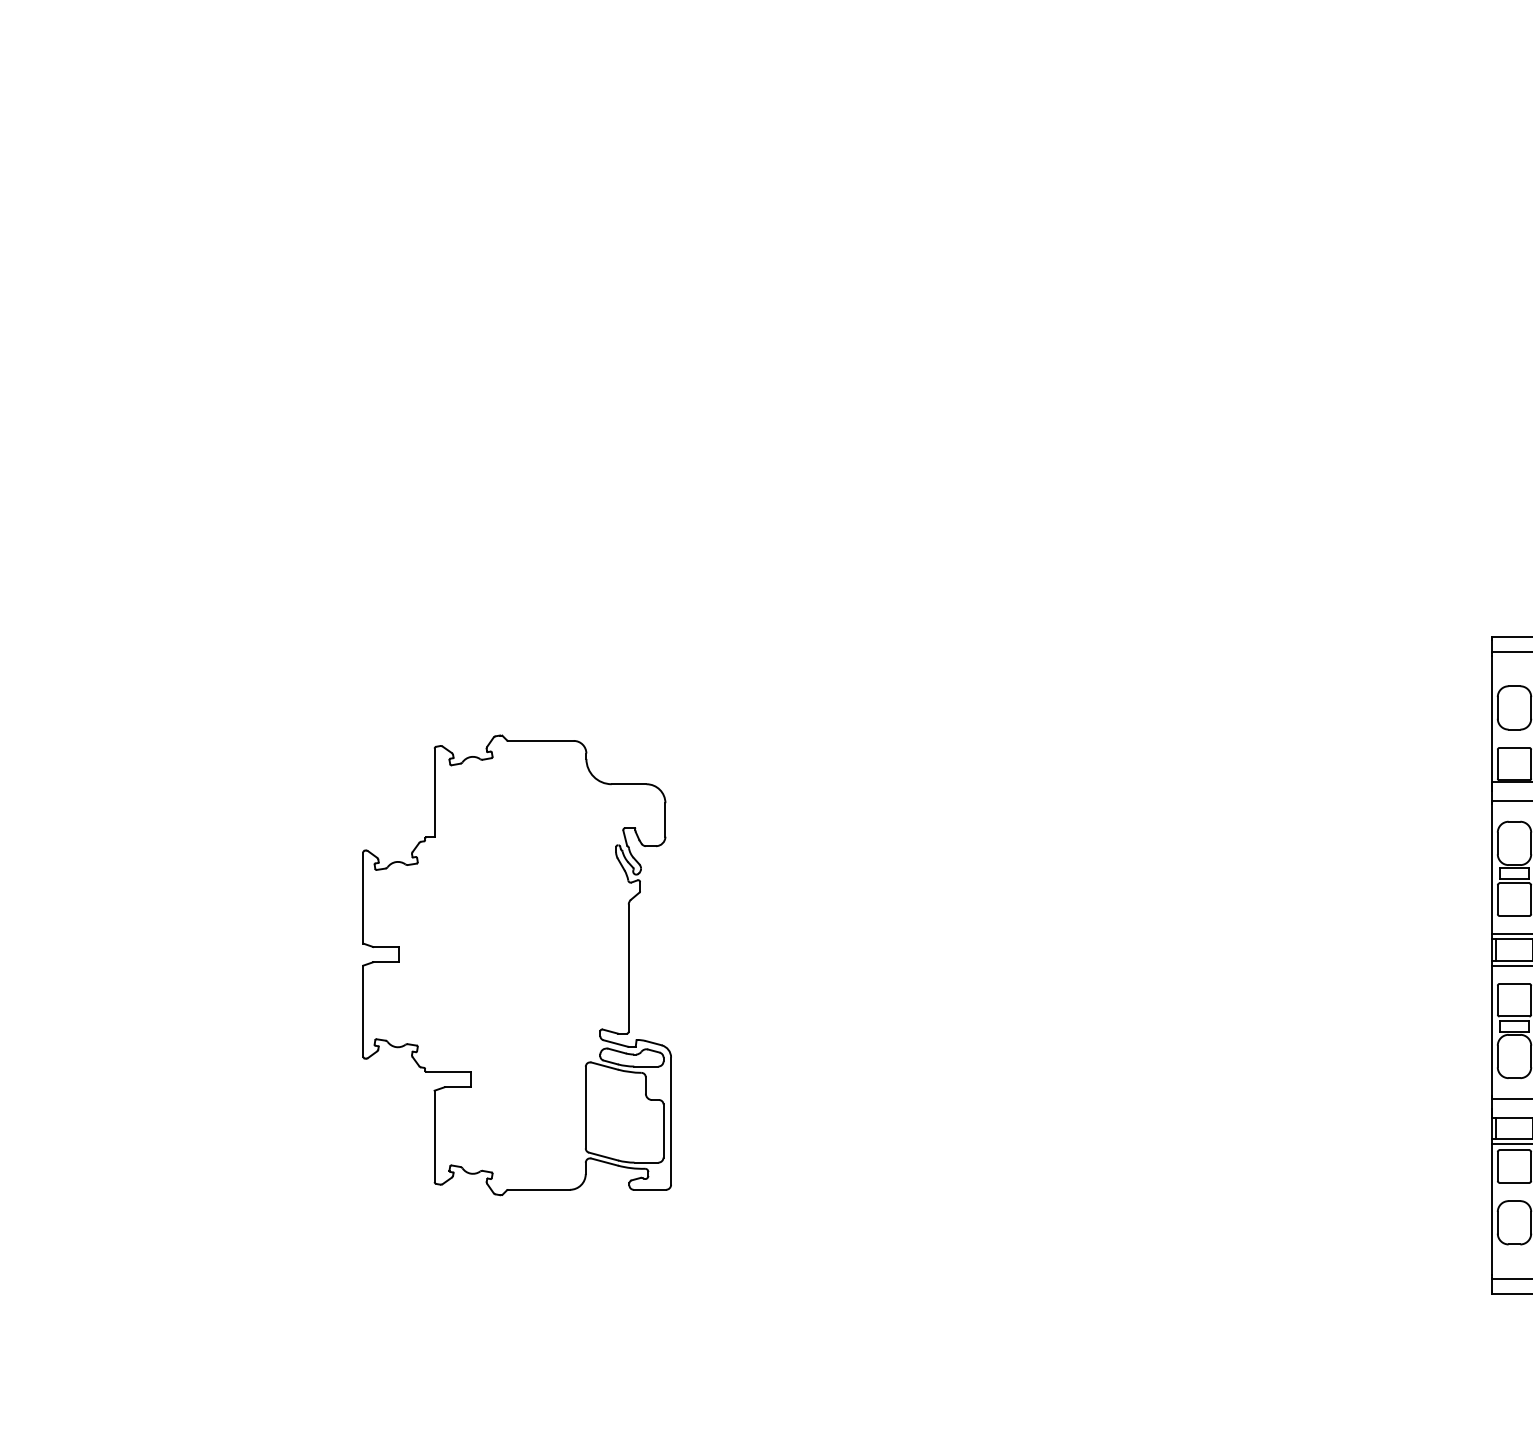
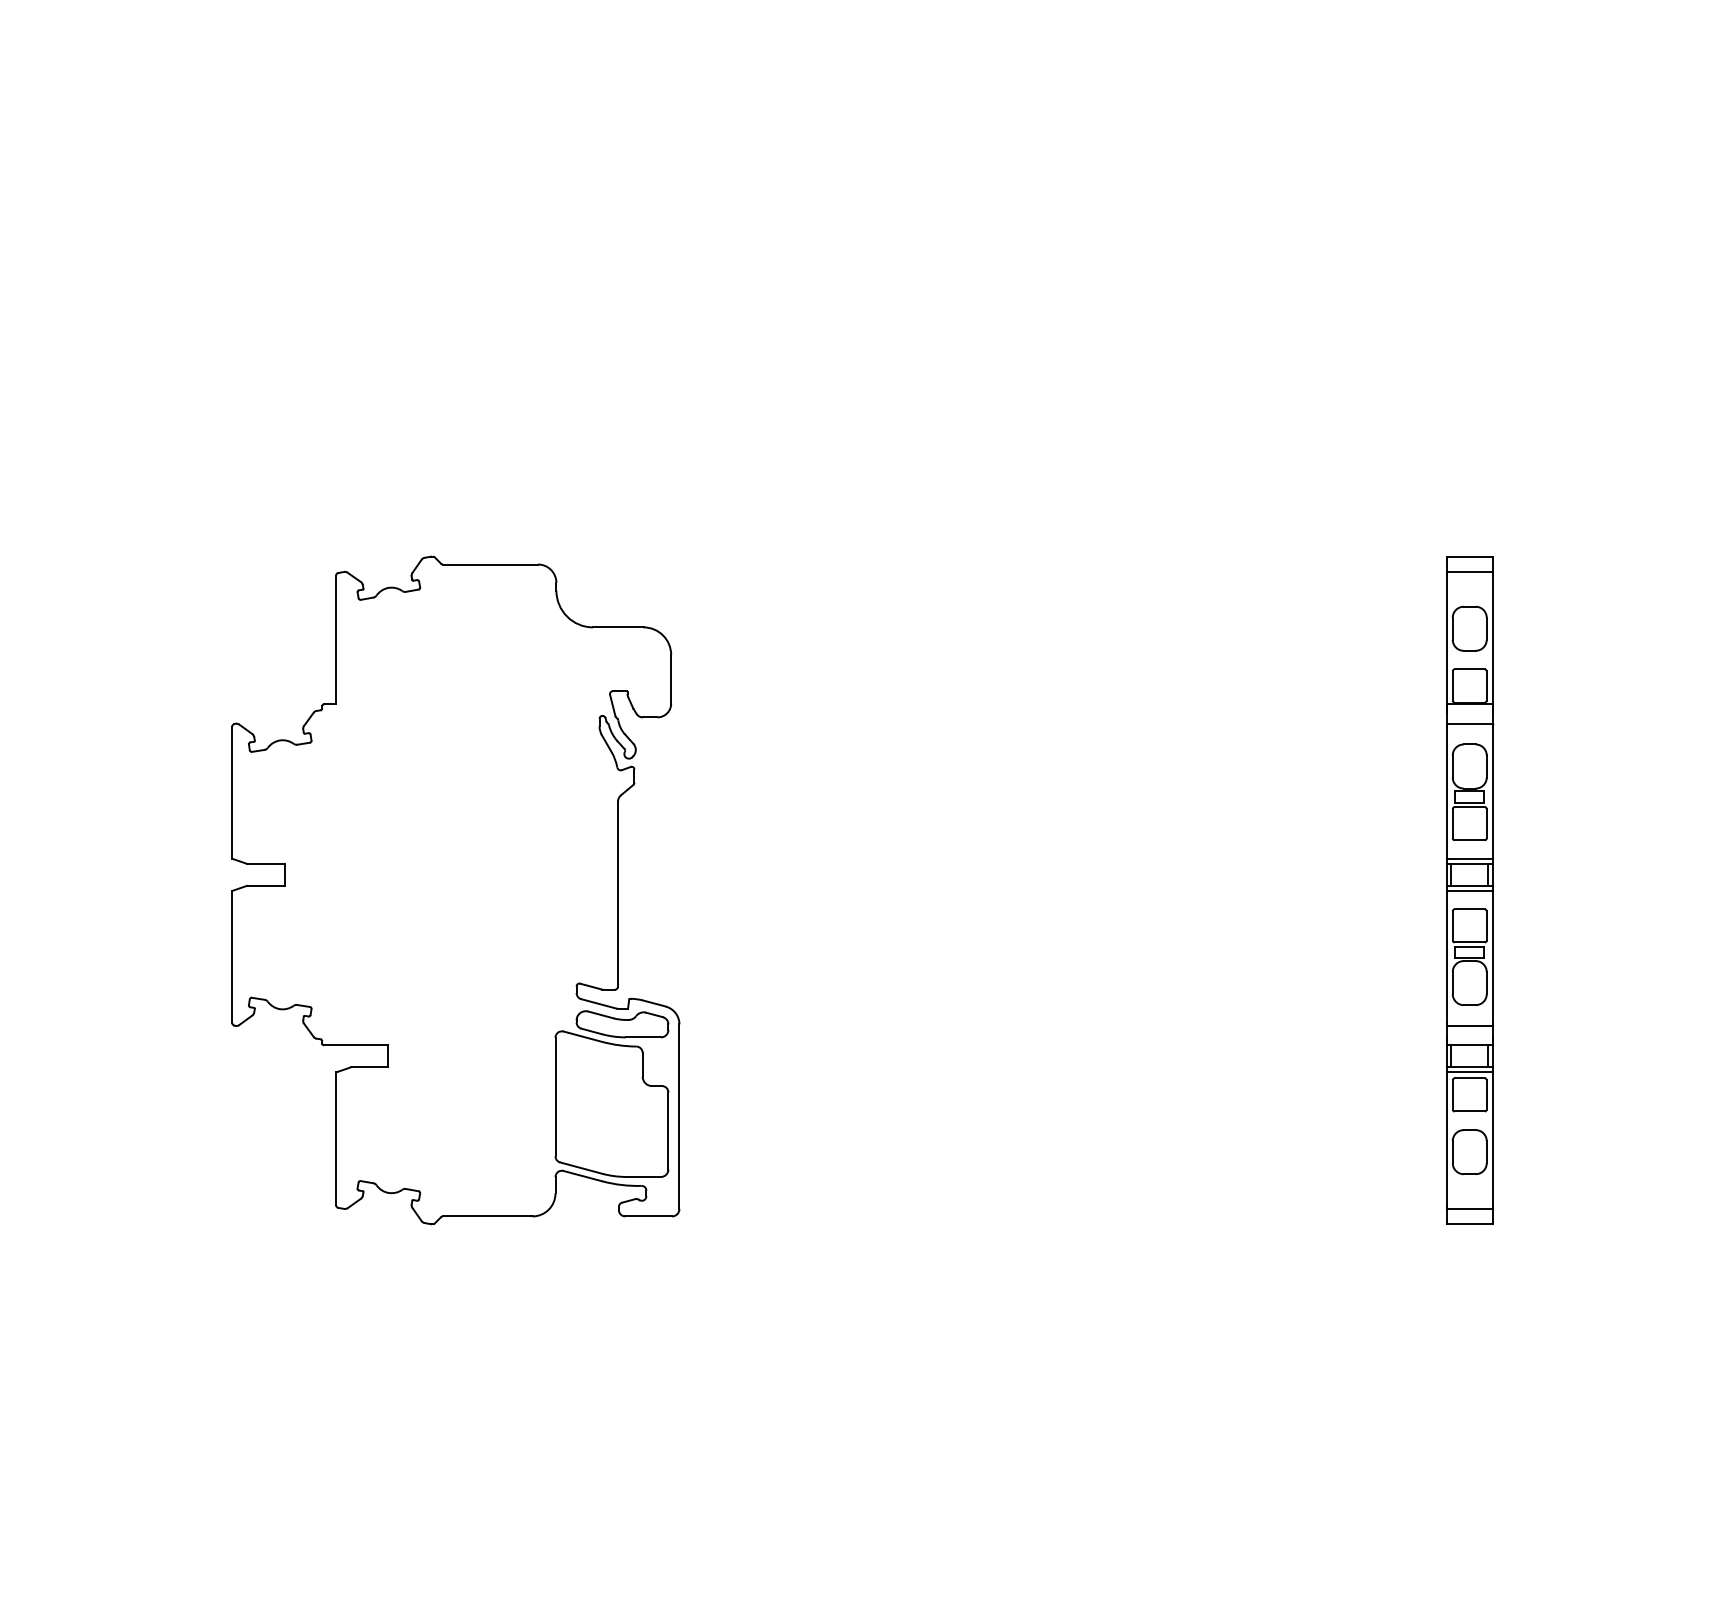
part: (516, 965) -> (455, 890), size x1.43

